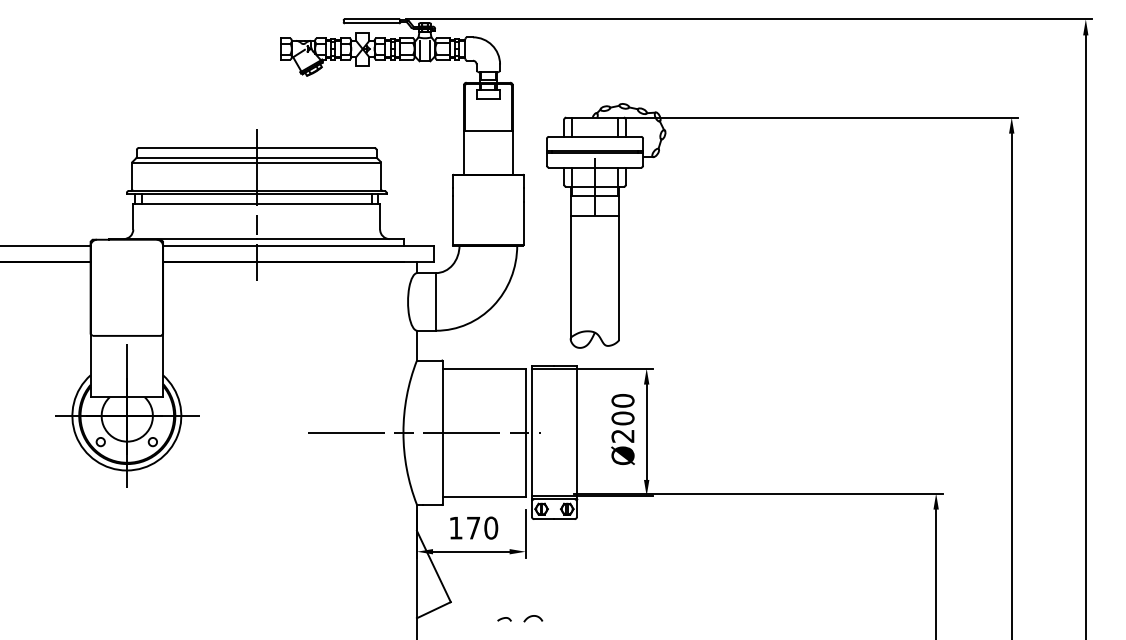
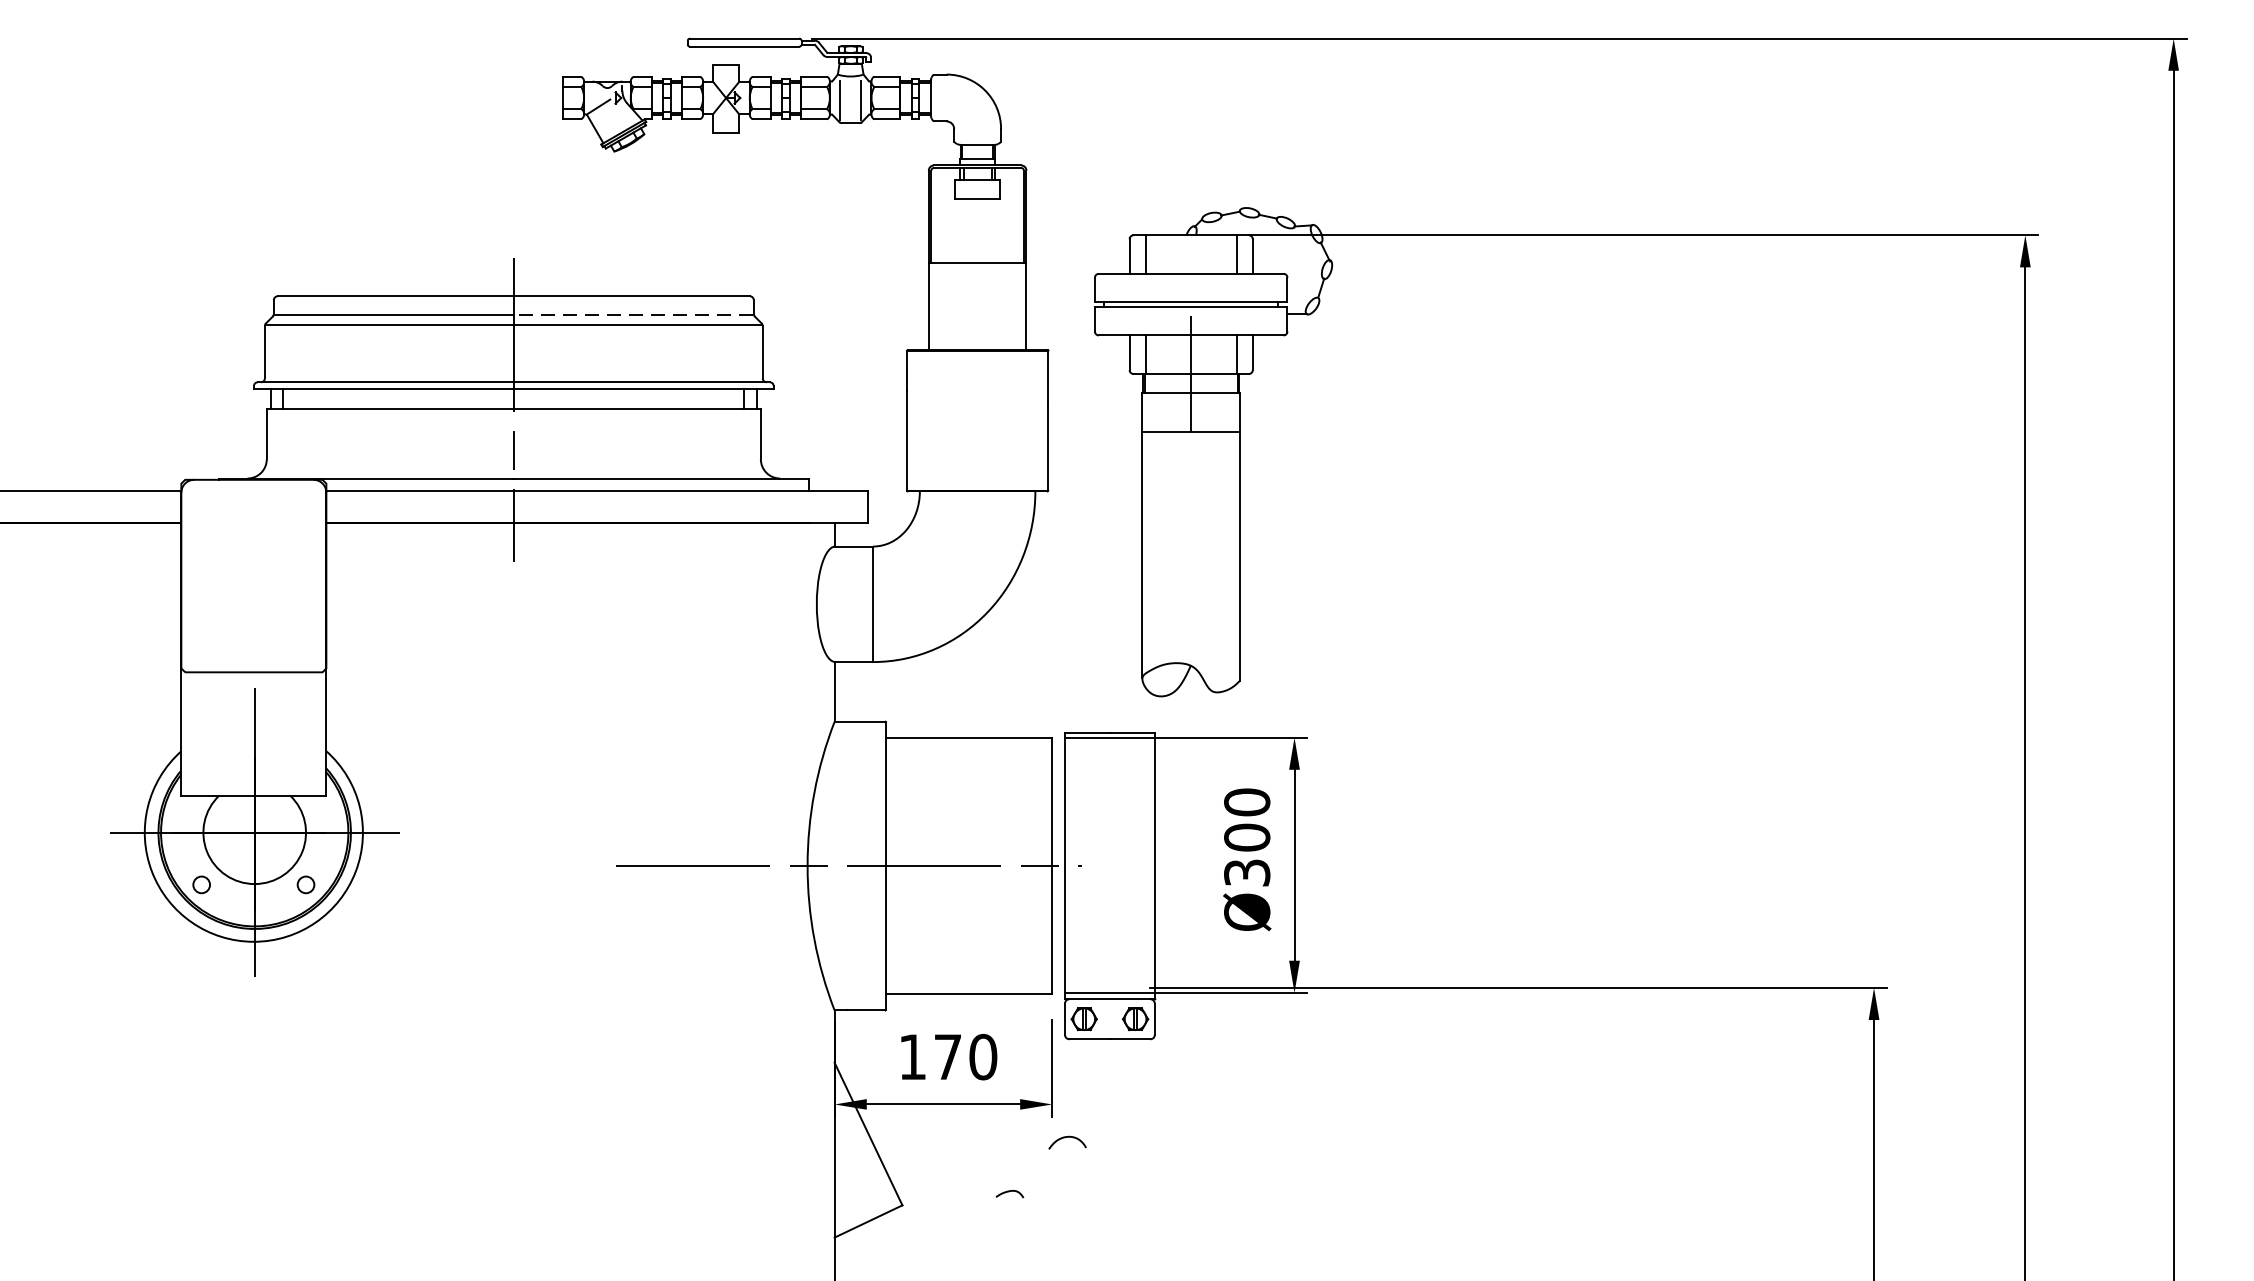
line: (316, 157) -> (633, 315), solid -> dashed
text: (622, 435) -> (1246, 871), Ø200 -> Ø300
curve: (533, 616) -> (1067, 1137), moved
curve: (504, 618) -> (1009, 1192), moved

